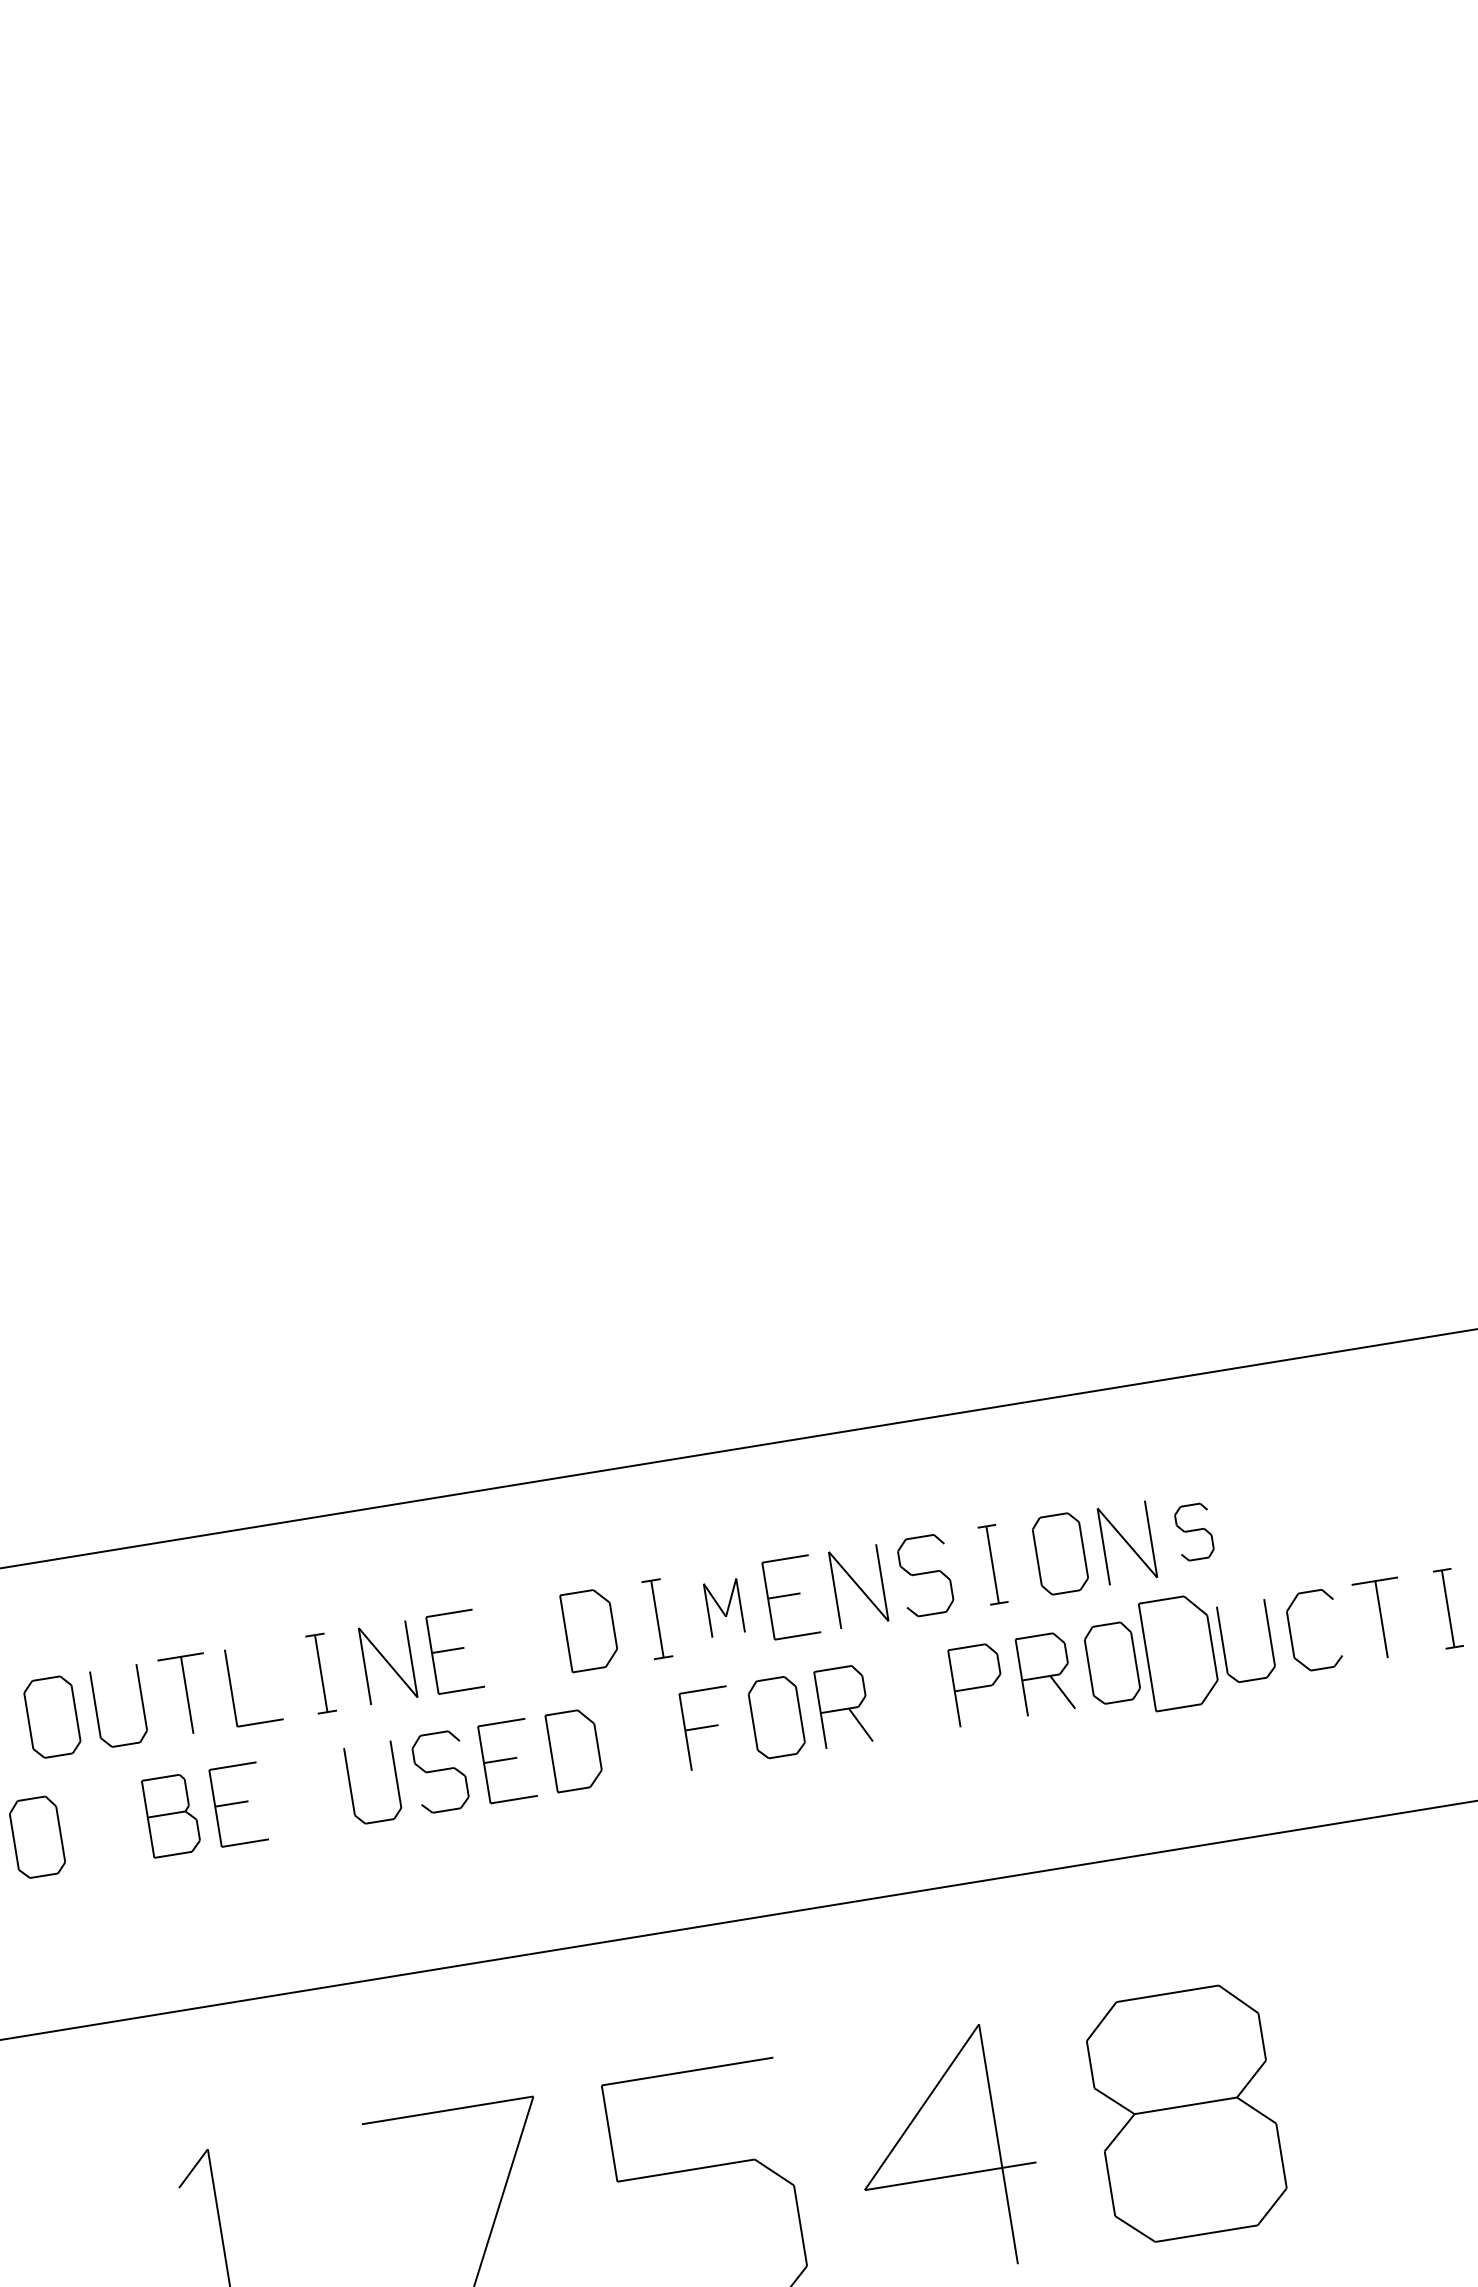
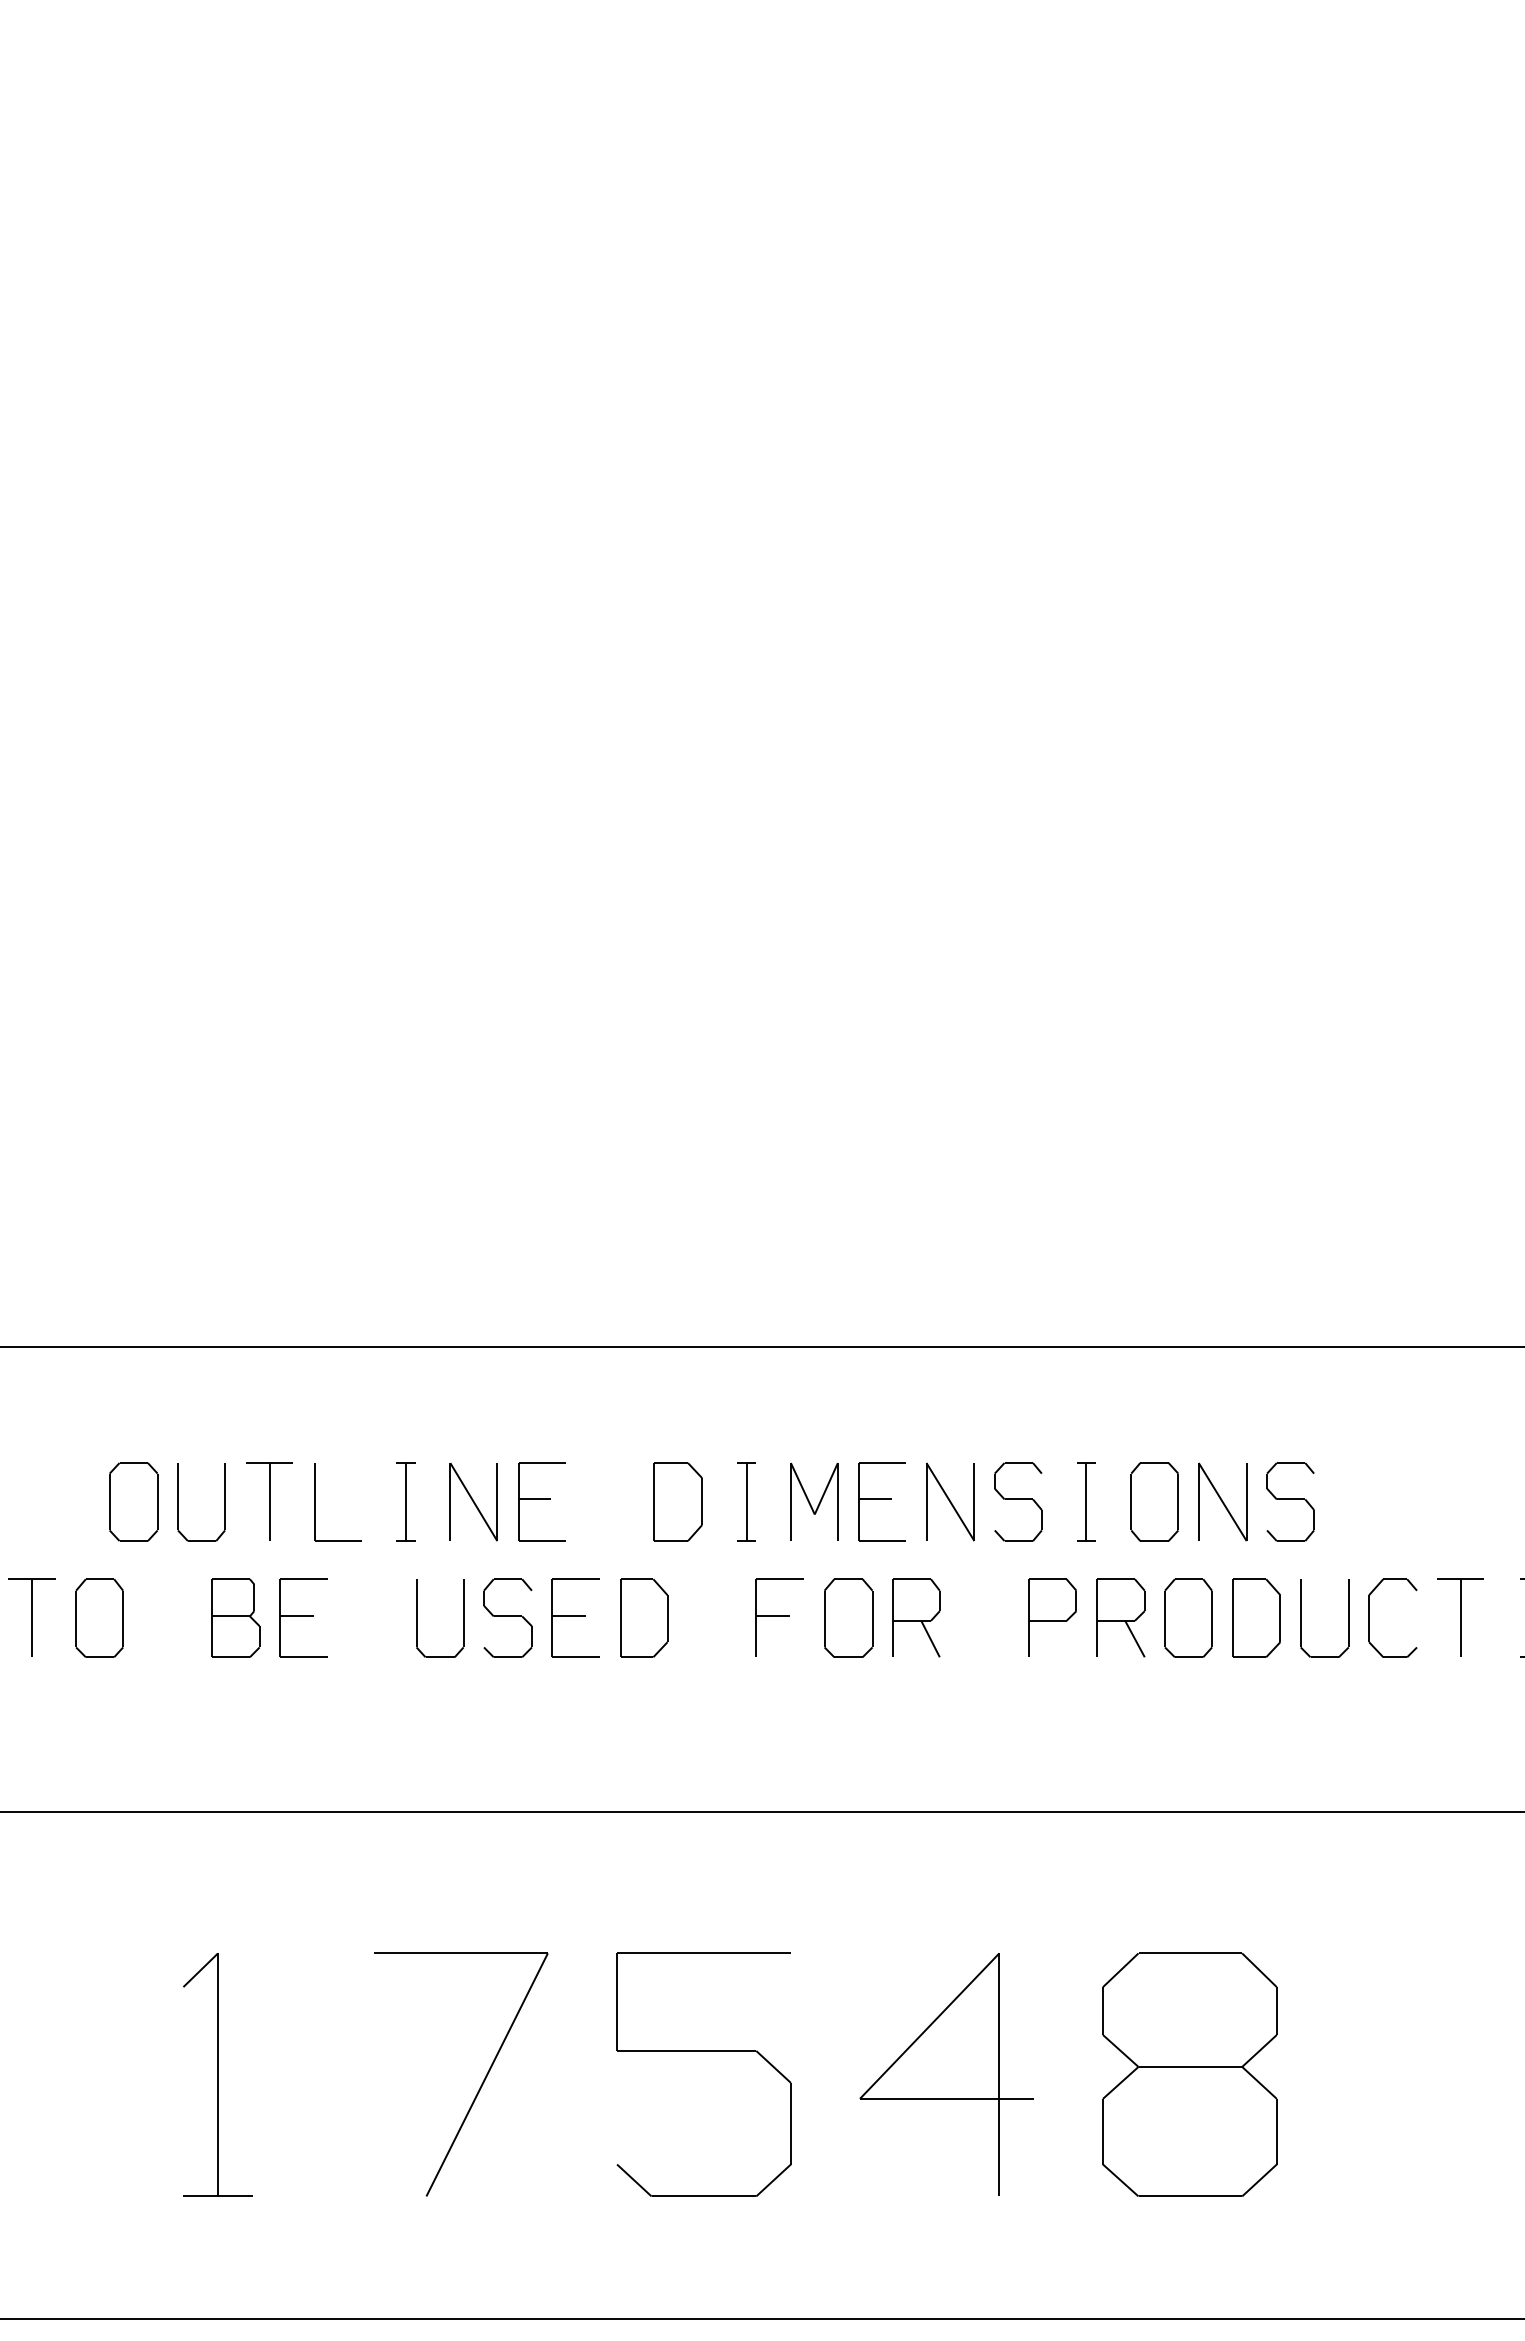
part: (1194, 1531) -> (1290, 1501), size x1.43
part: (724, 1607) -> (814, 1501), size x1.43
part: (1179, 1651) -> (1256, 1617), size x0.71

